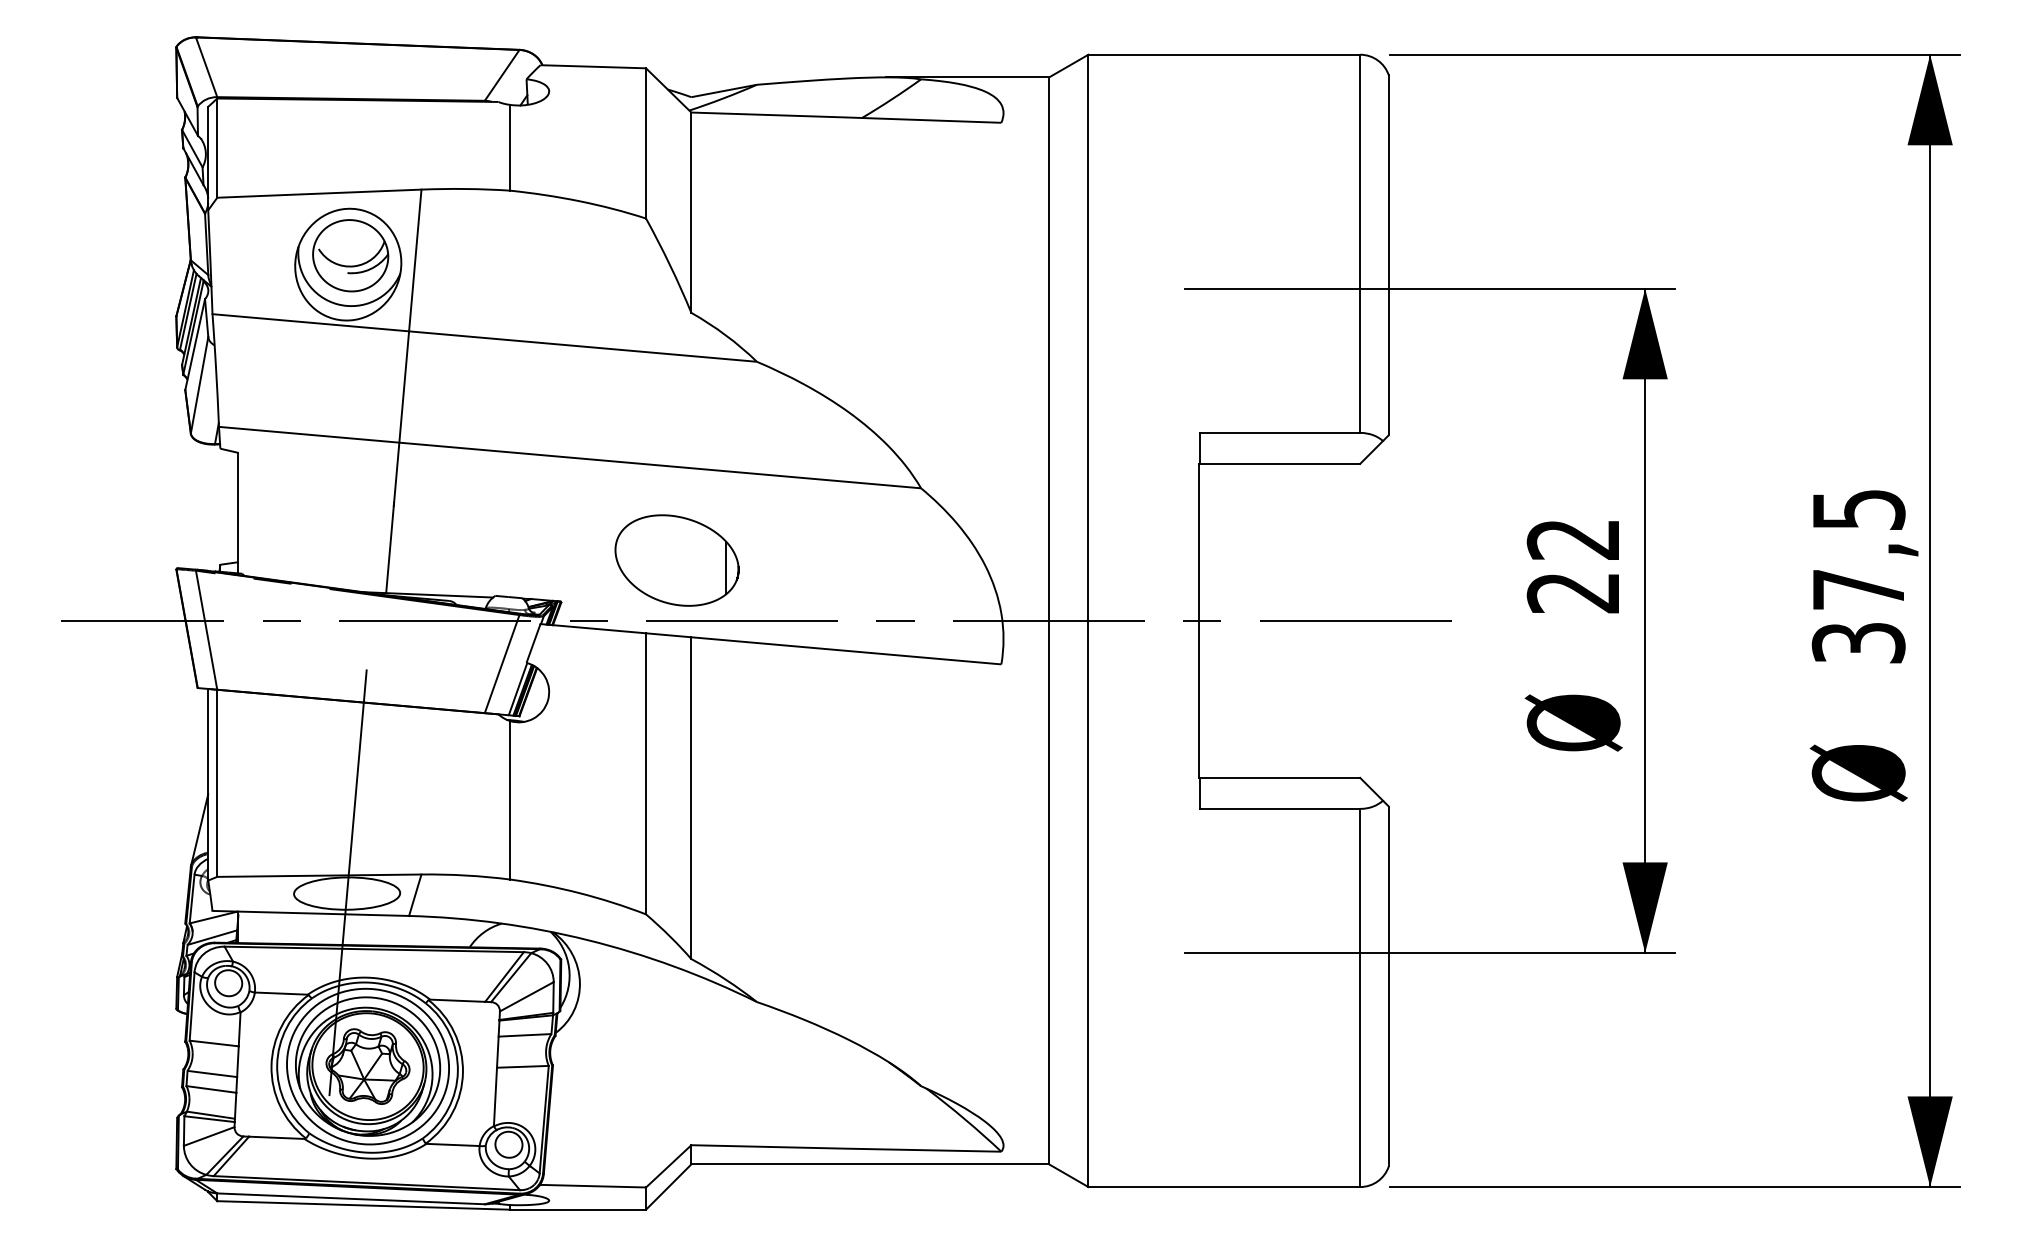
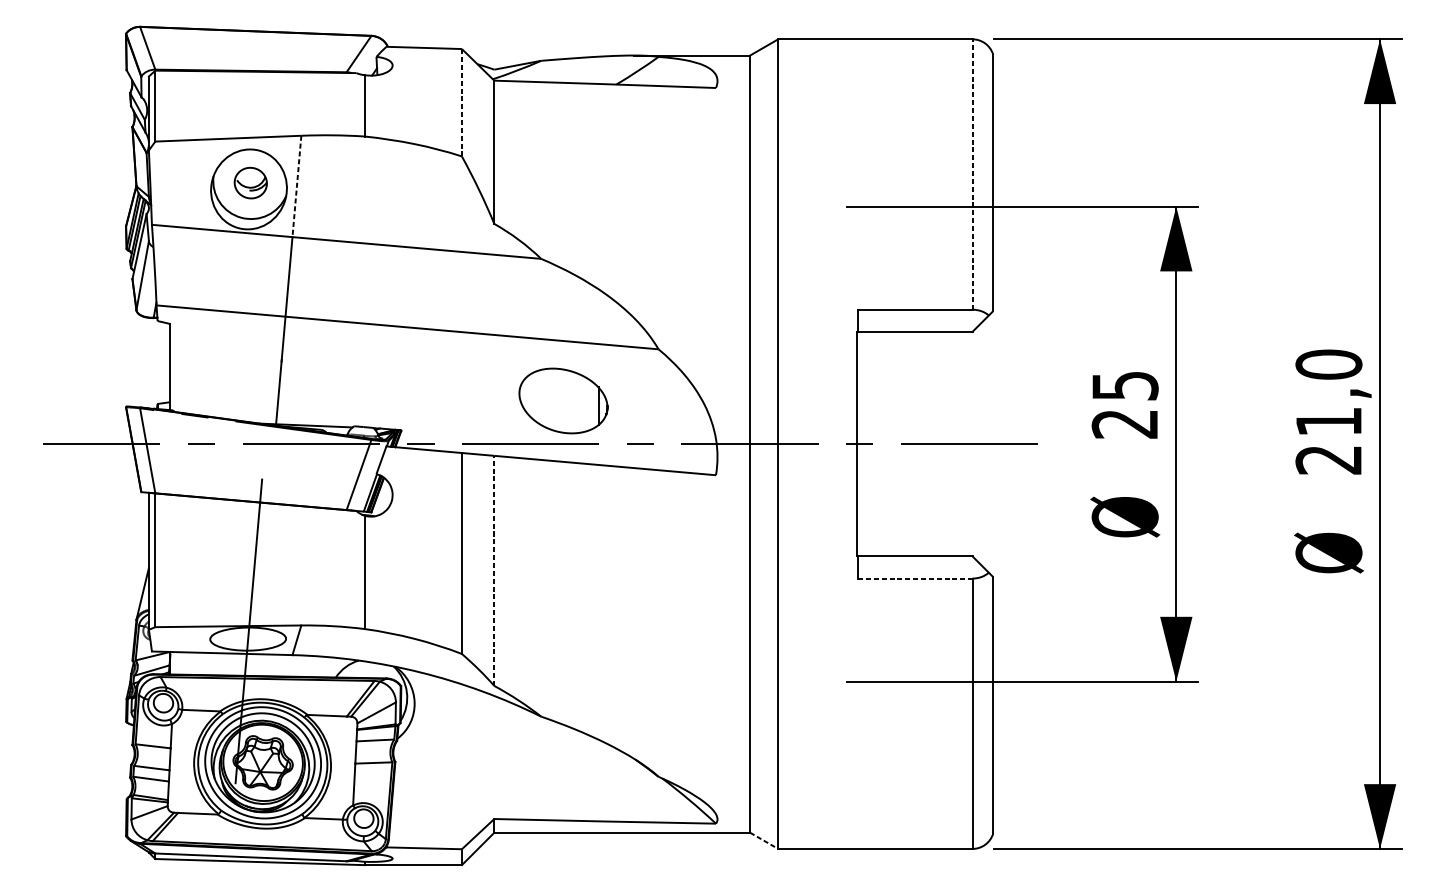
line: (646, 142) -> (462, 102), solid -> dashed
line: (1360, 243) -> (972, 174), solid -> dashed
part: (350, 255) -> (250, 182), size x0.6
line: (415, 260) -> (297, 186), solid -> dashed
text: (1573, 539) -> (1125, 385), 22 -> 25
part: (676, 560) -> (563, 400), moved
text: (1858, 575) -> (1328, 411), 37,5 -> 21,0
line: (691, 798) -> (494, 571), solid -> dashed
line: (1280, 808) -> (915, 578), solid -> dashed
line: (1068, 1175) -> (763, 840), solid -> dashed

